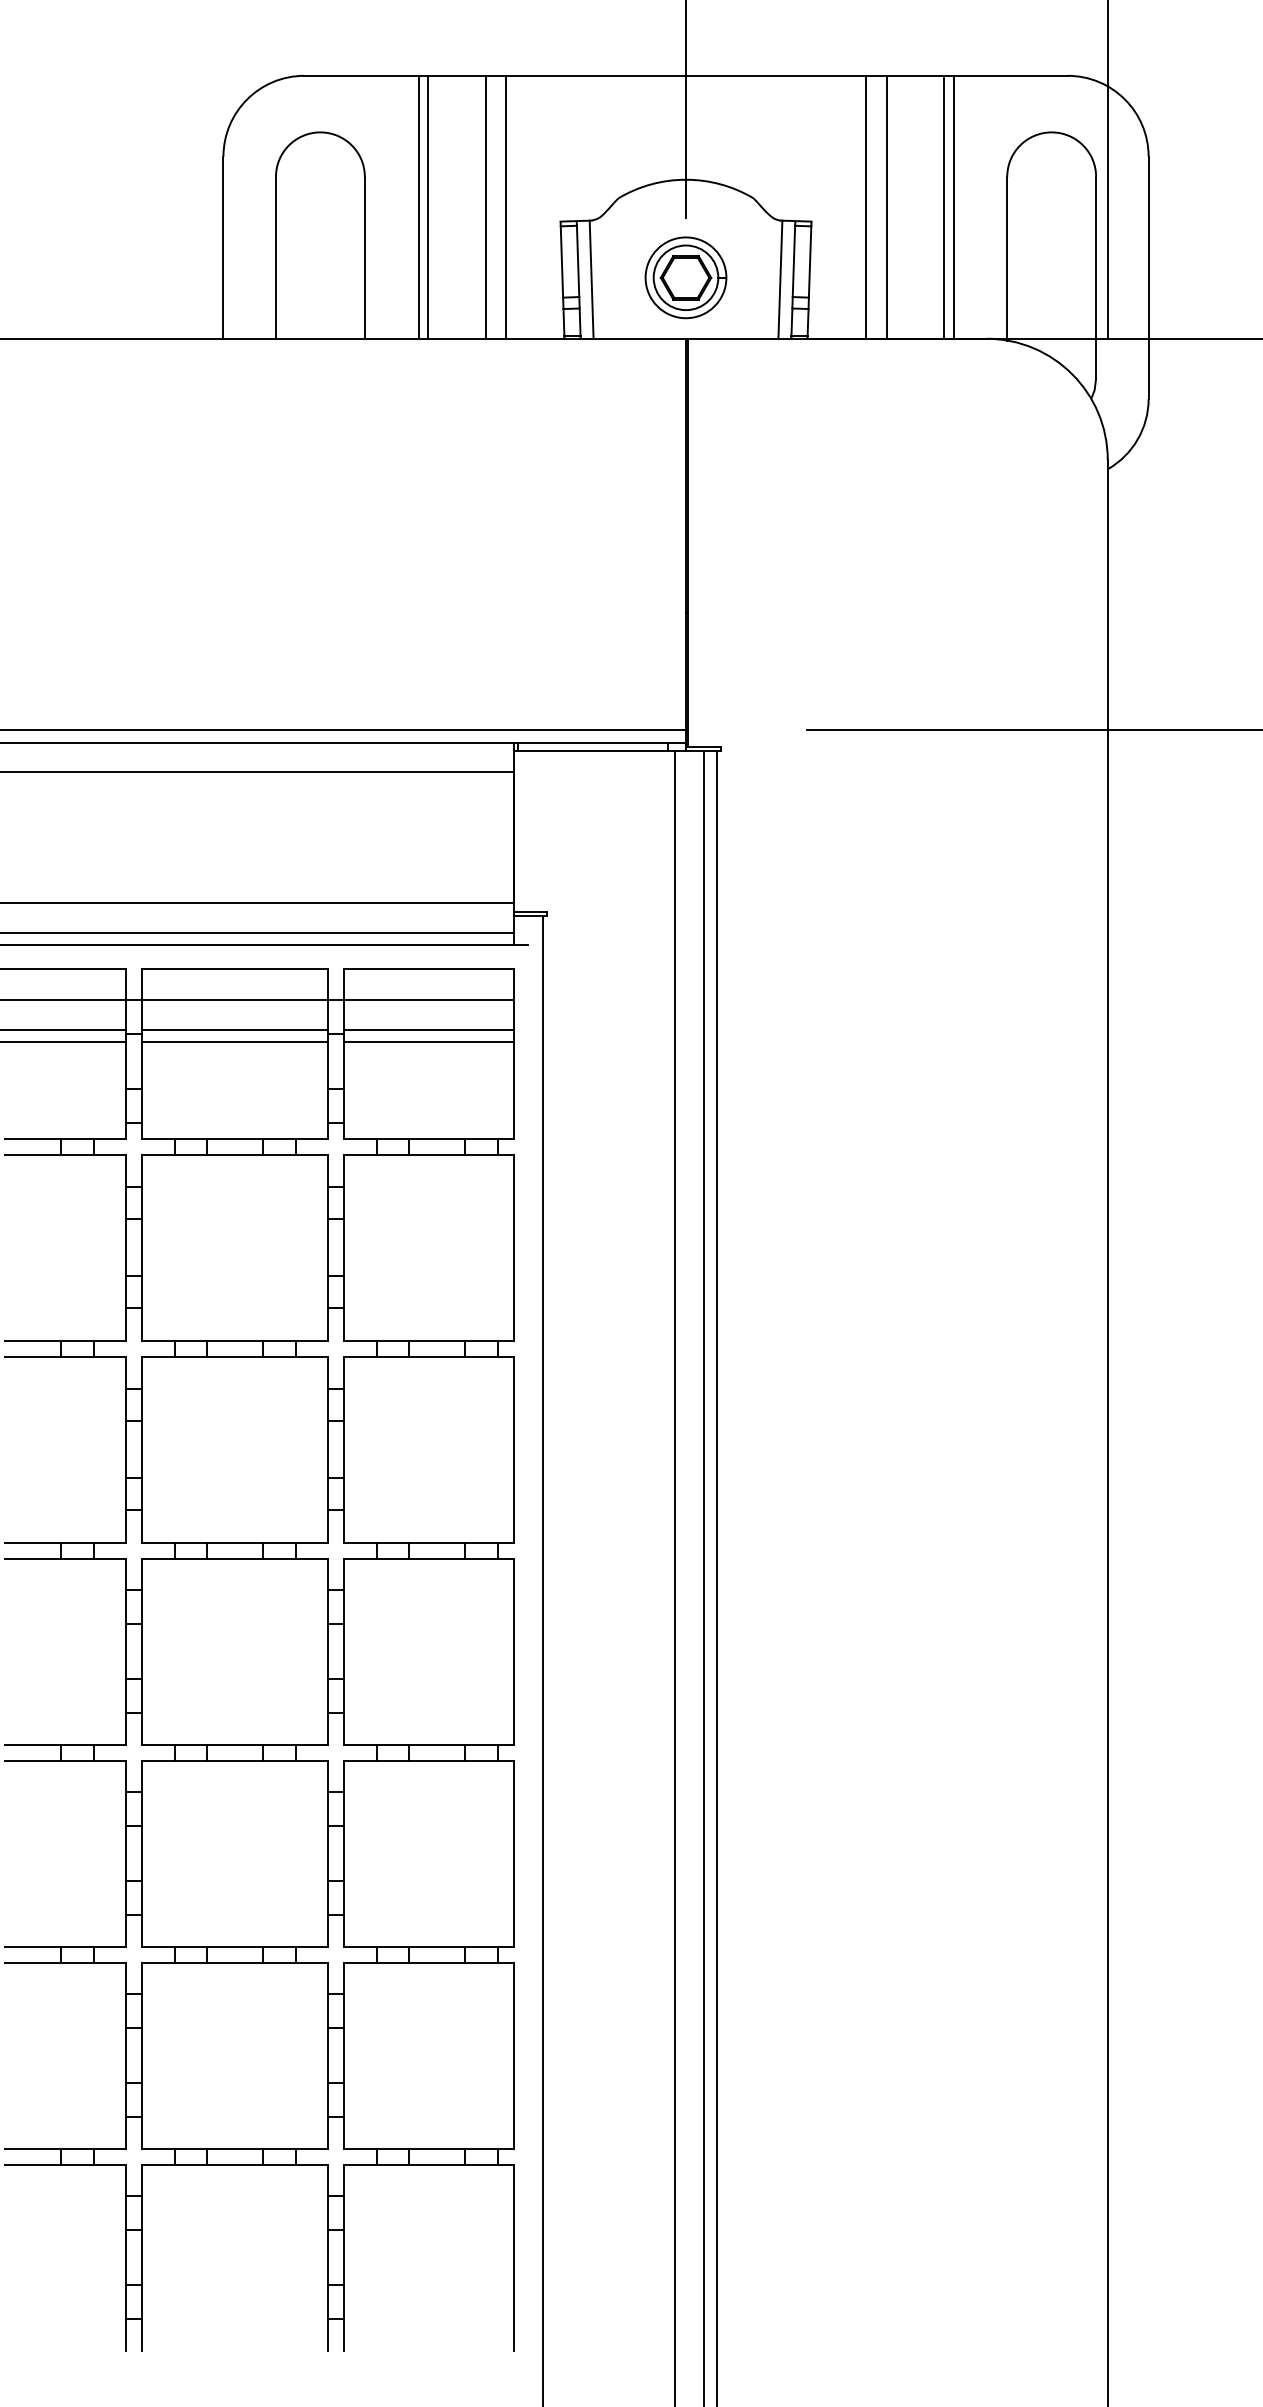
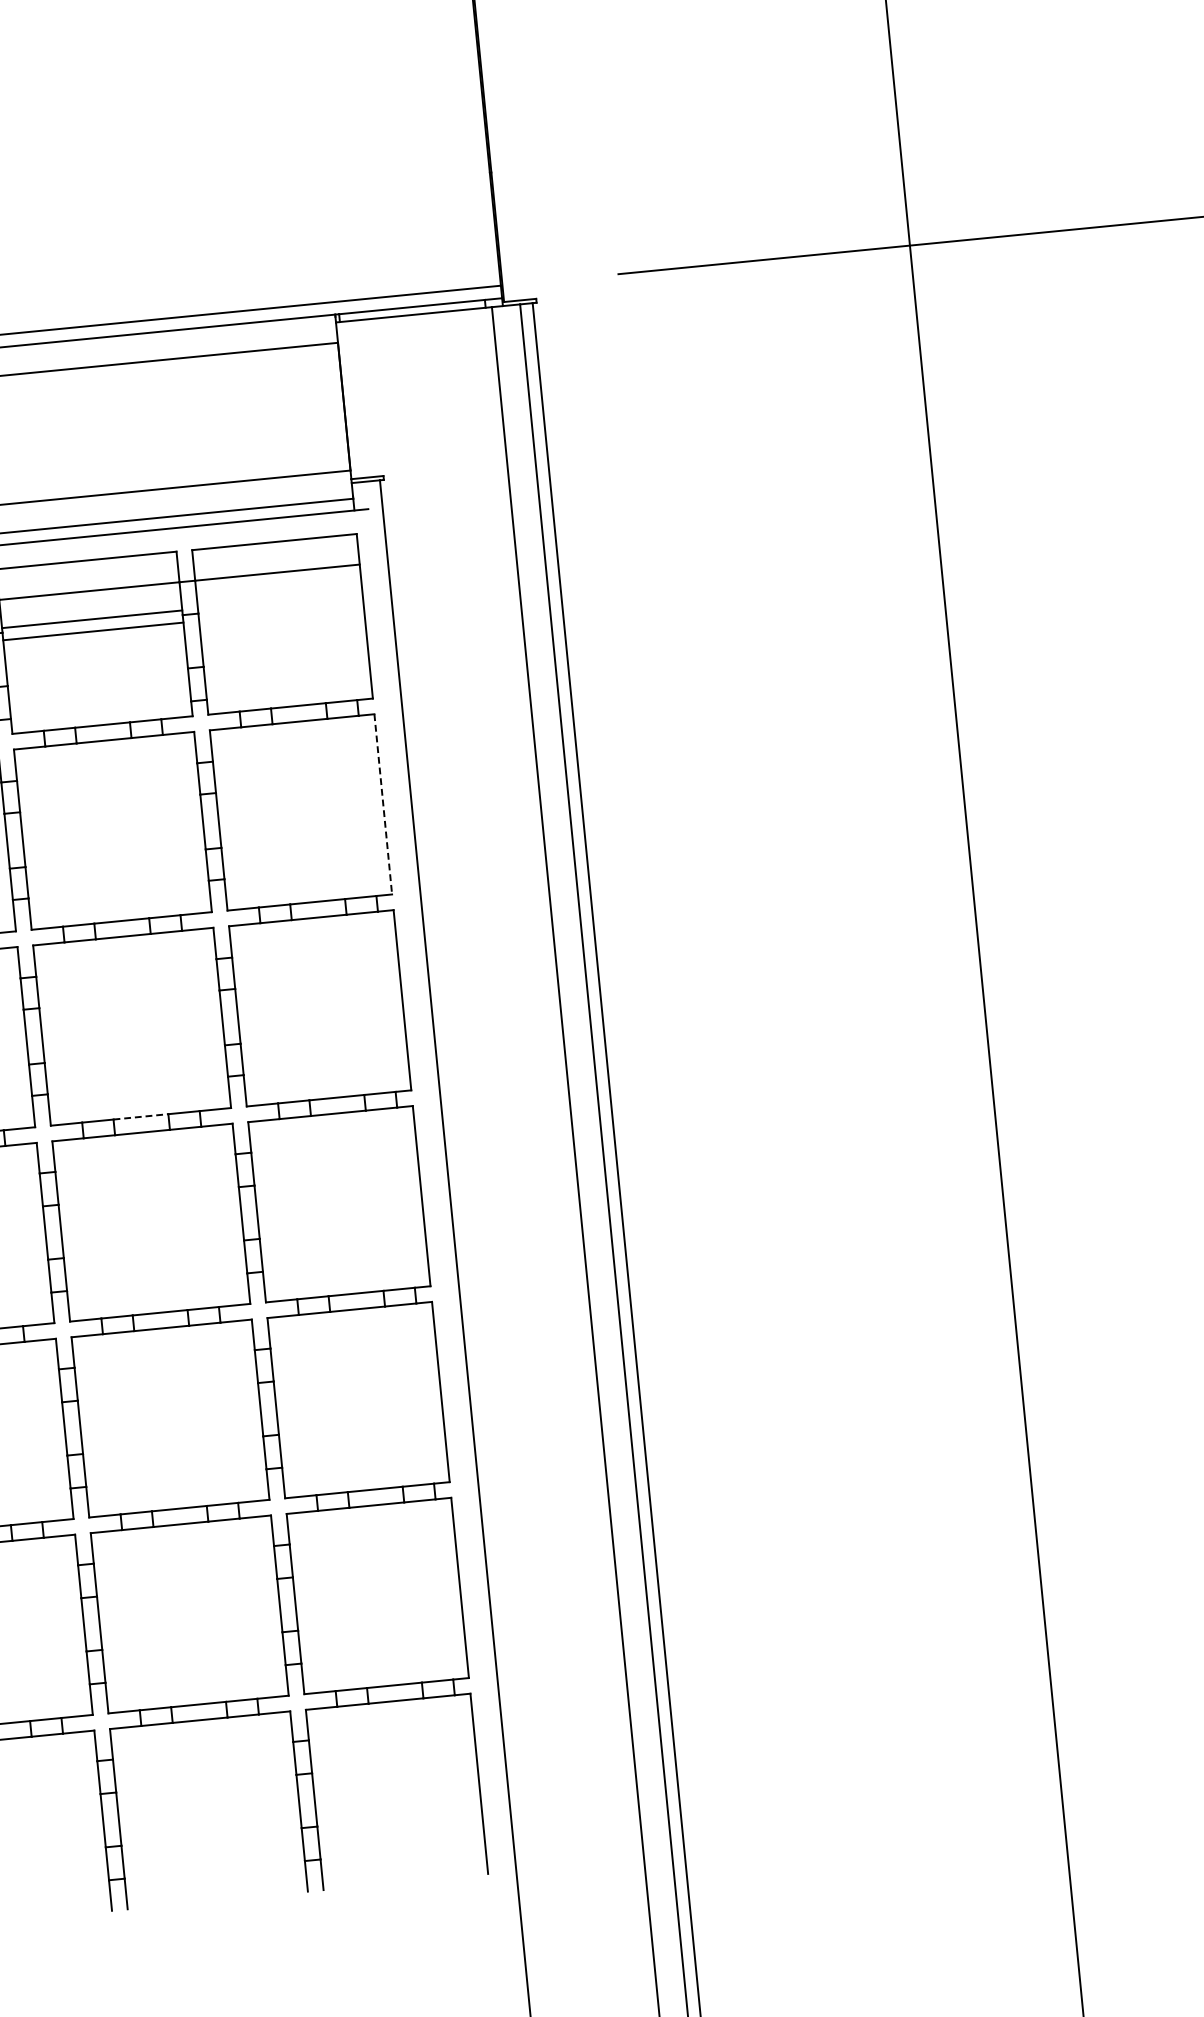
line: (428, 1029) -> (279, 600), removed
line: (428, 1042) -> (280, 613), removed
line: (513, 1247) -> (382, 804), solid -> dashed
line: (235, 1542) -> (141, 1116), solid -> dashed

